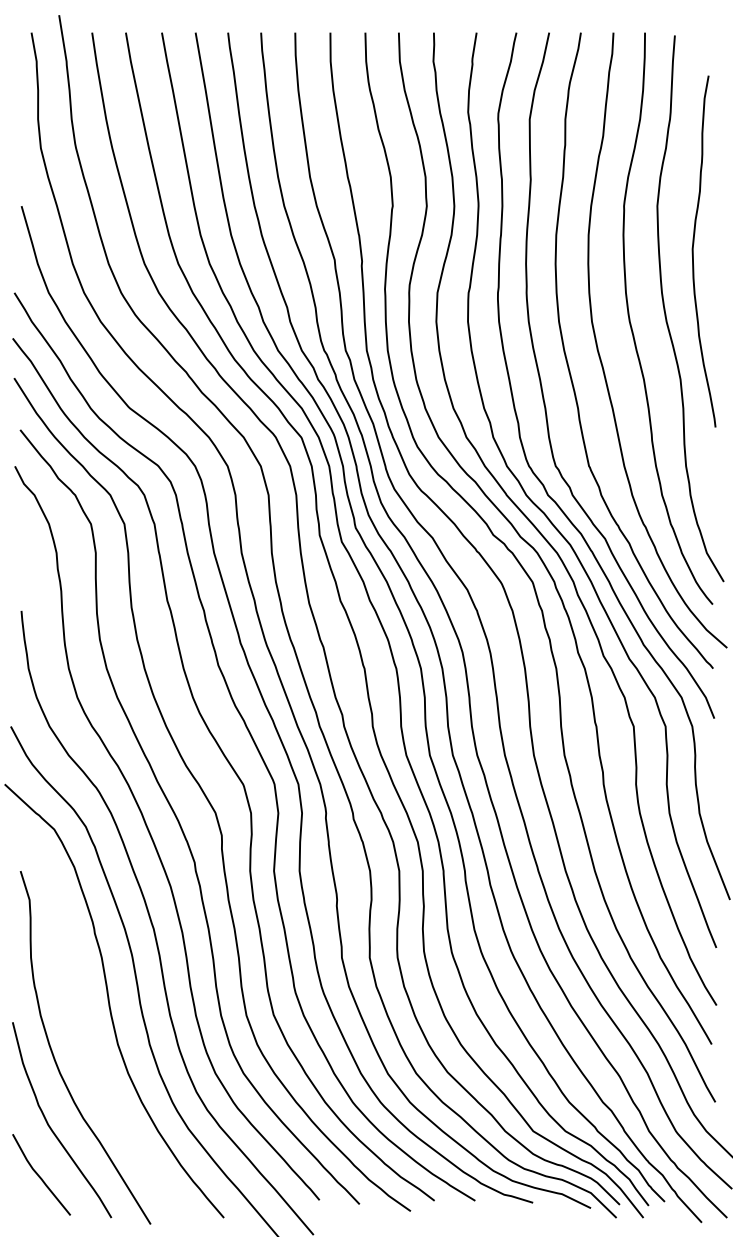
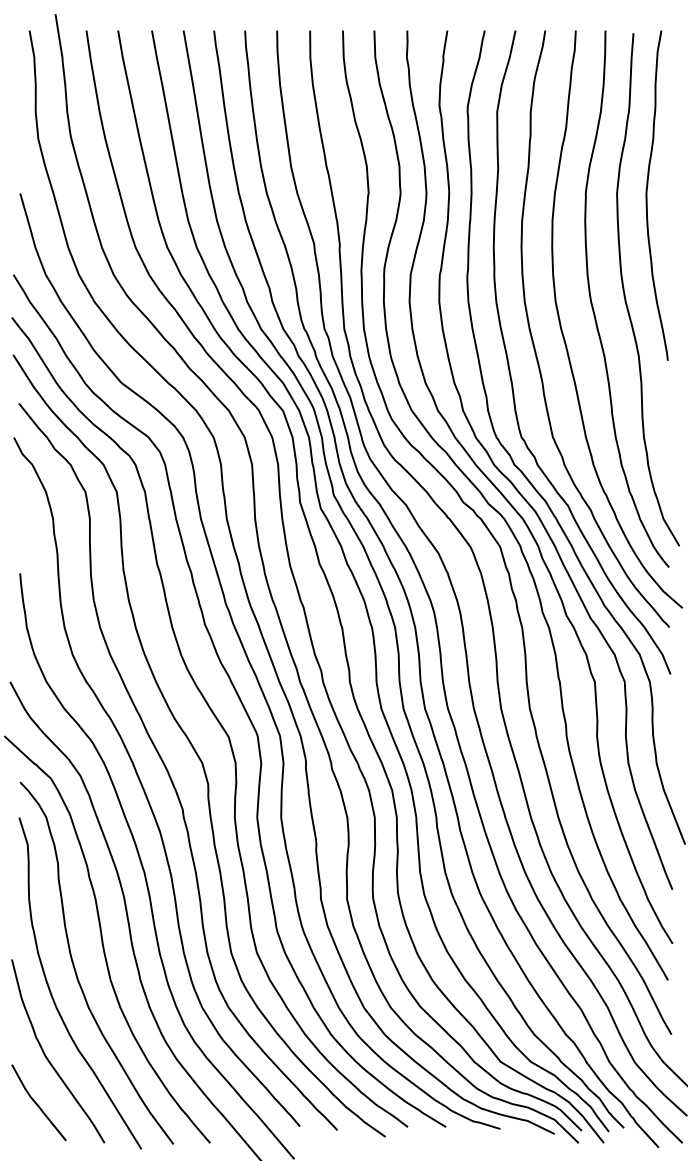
curve: (693, 251) -> (647, 195), moved
curve: (81, 1034) -> (76, 970), added

